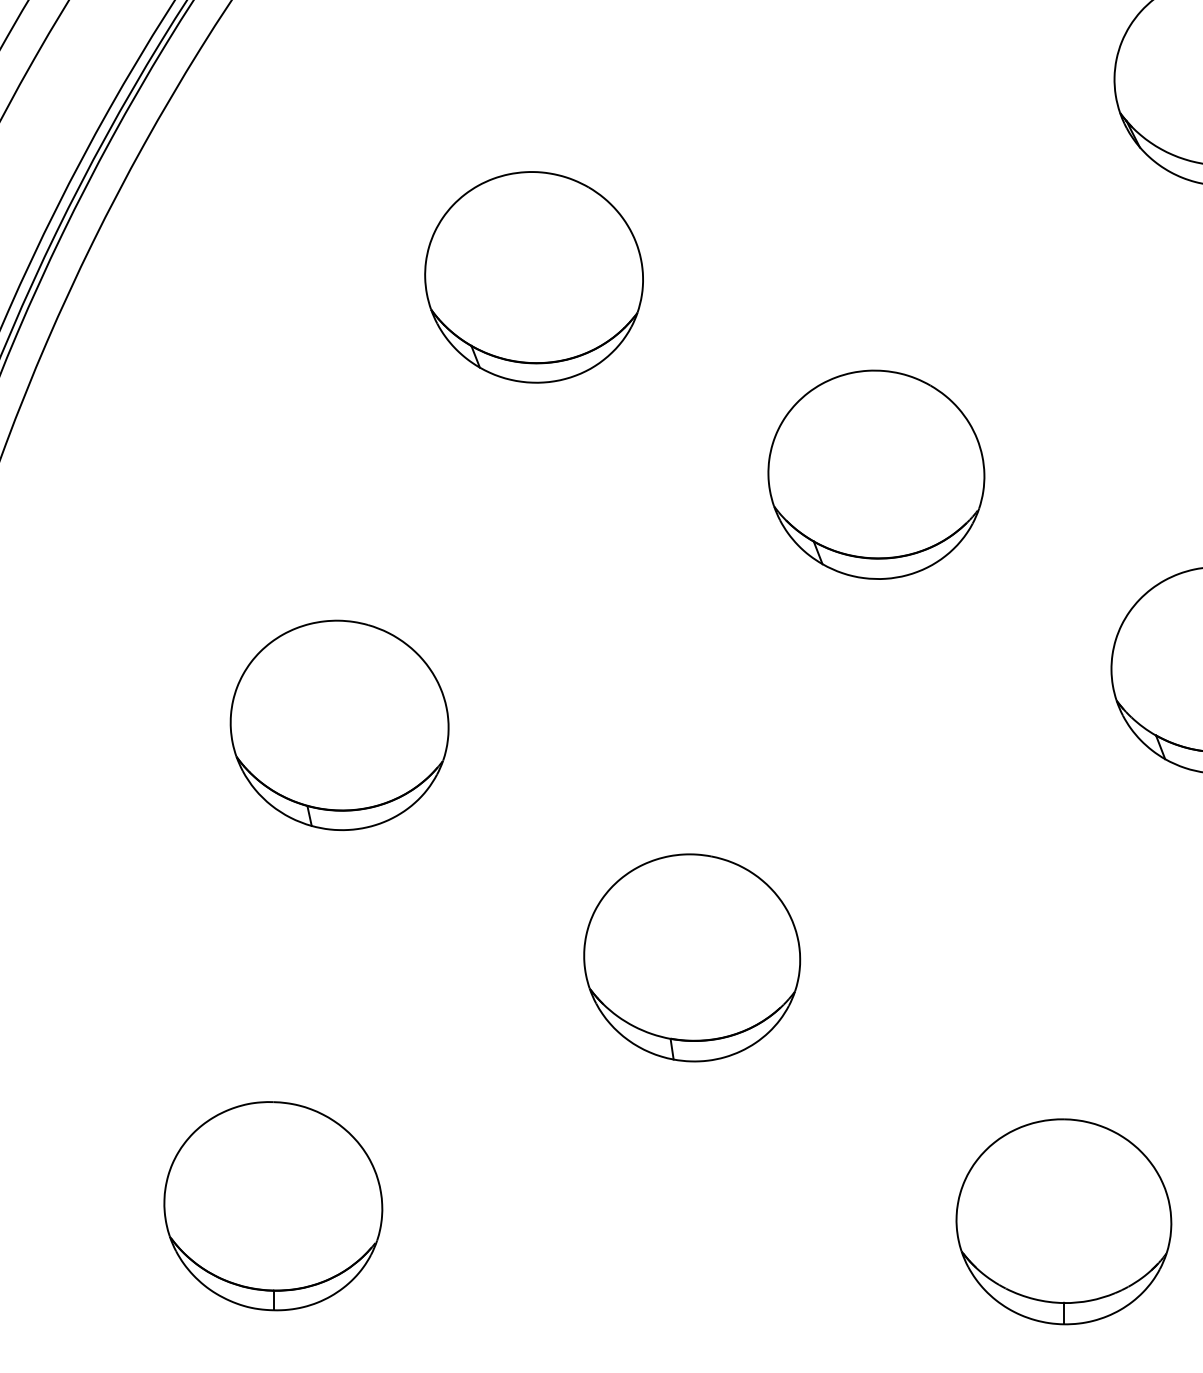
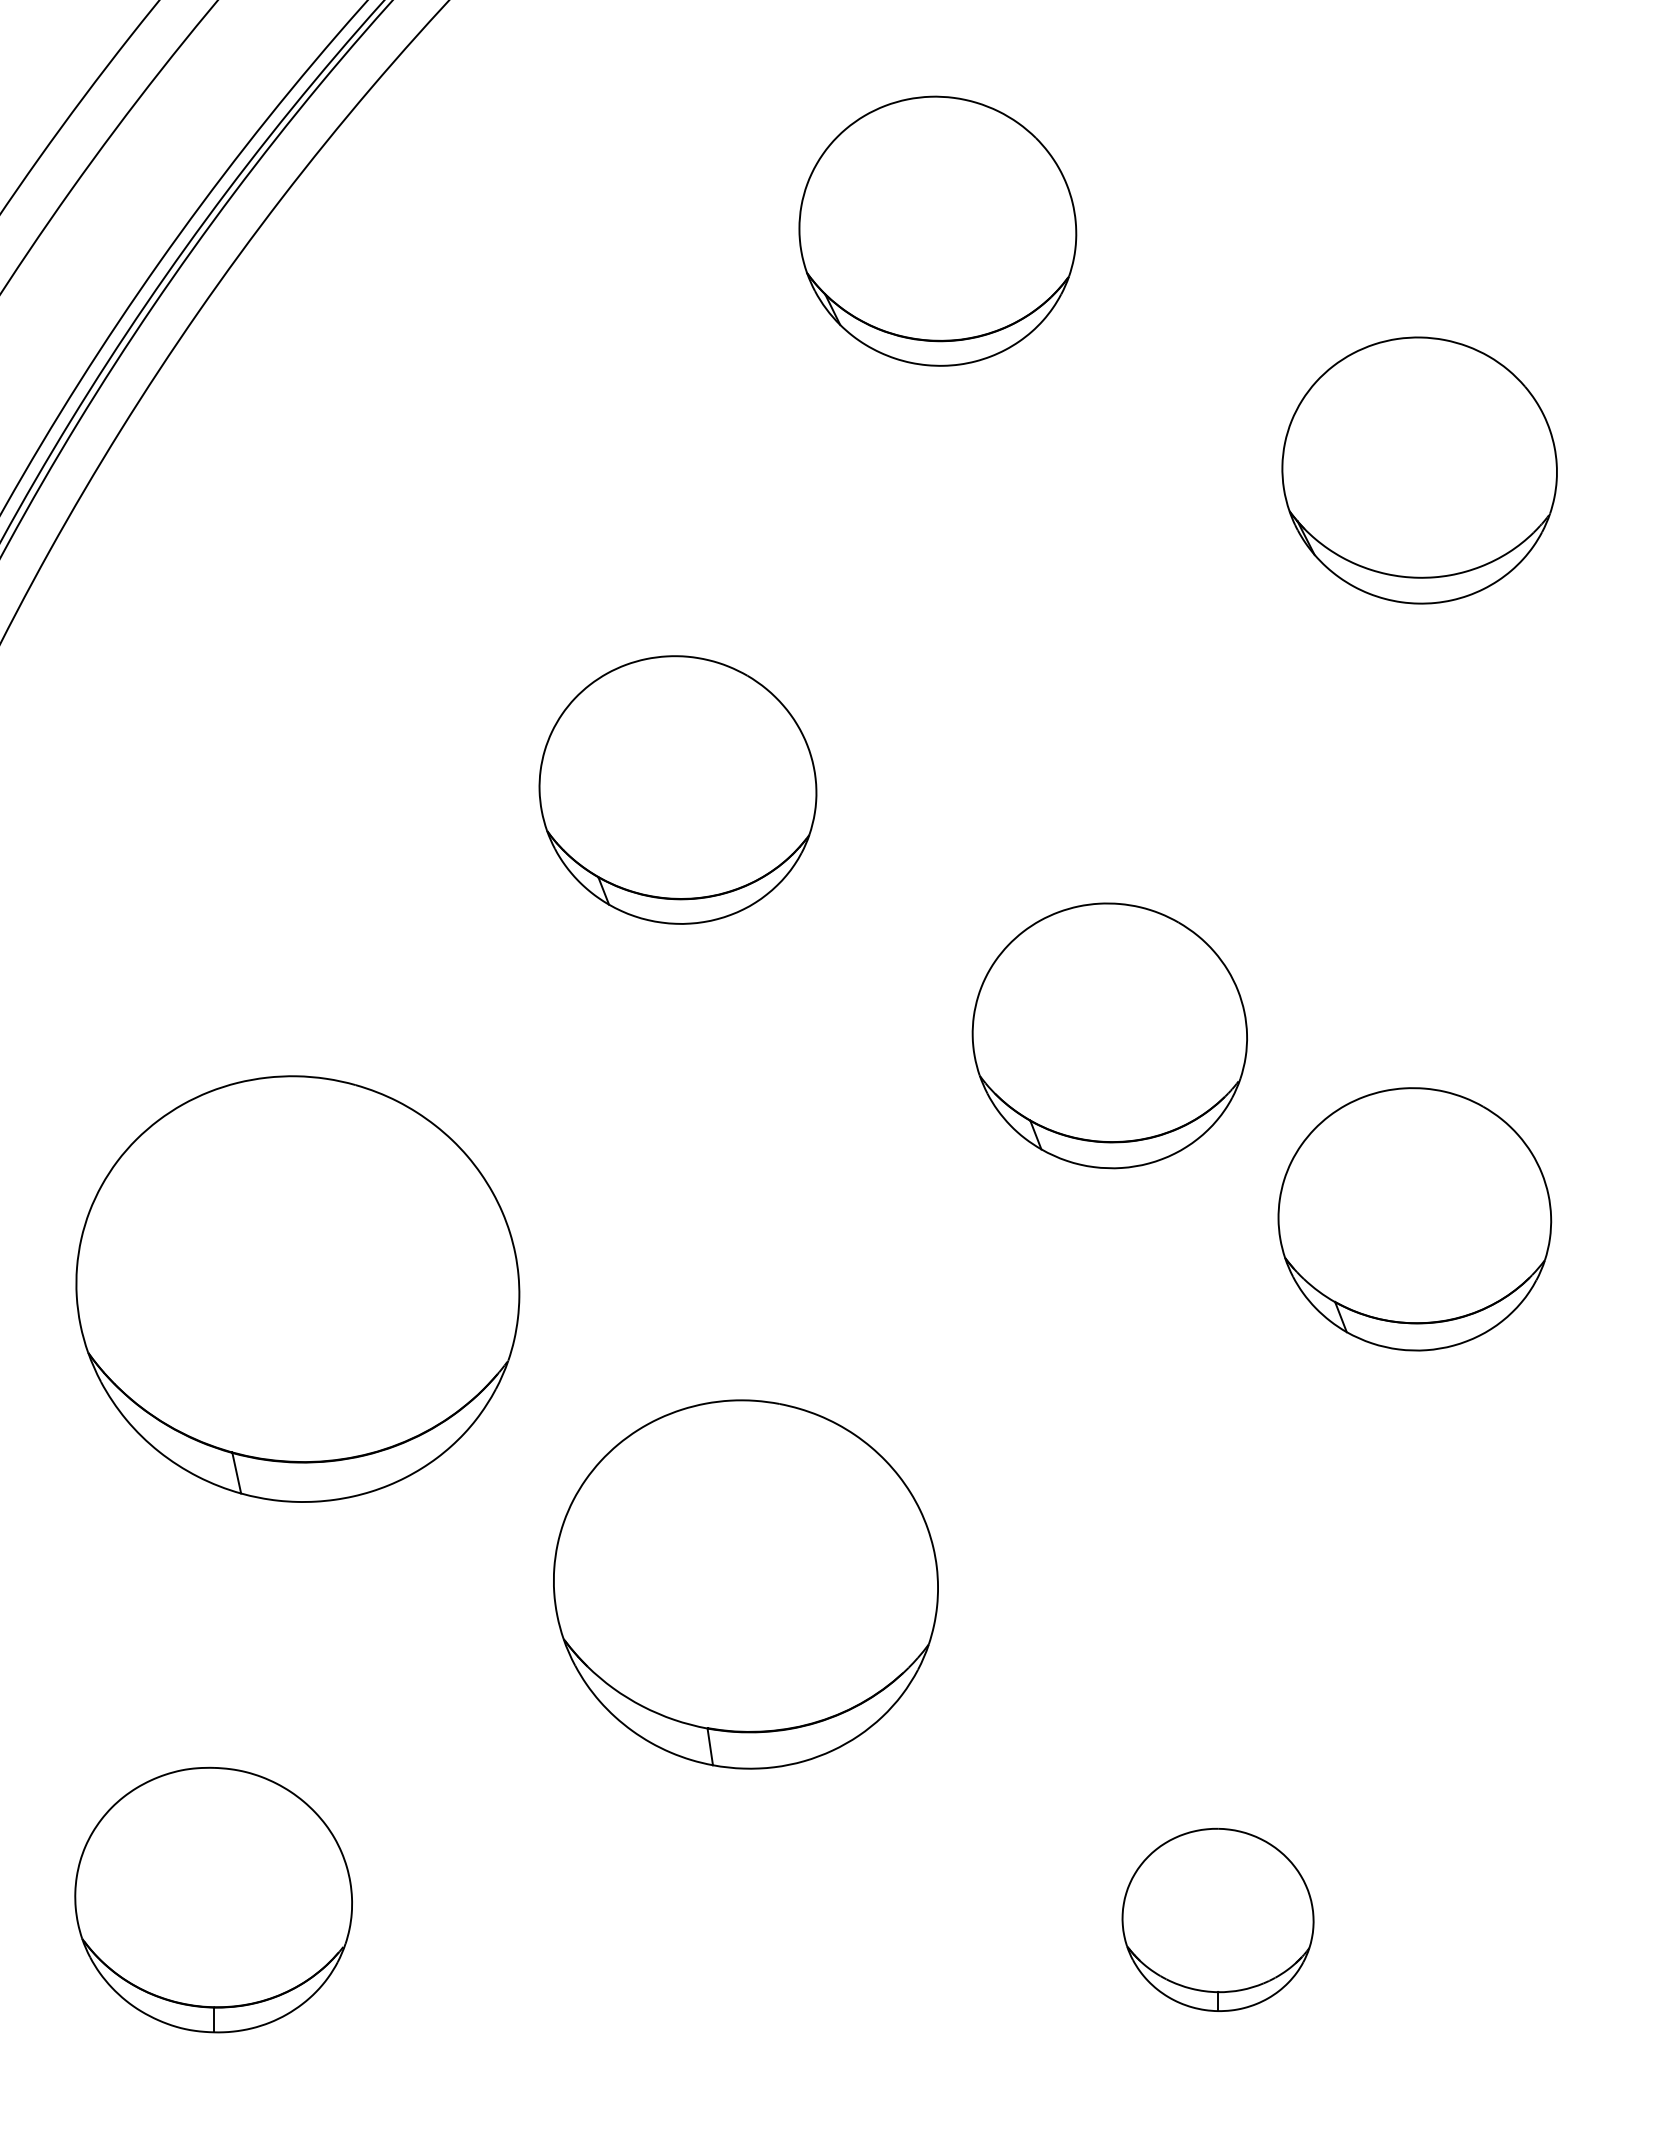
part: (533, 276) -> (677, 789), moved
part: (876, 474) -> (1109, 1035), moved
part: (339, 725) -> (297, 1289), size x1.6
part: (691, 957) -> (745, 1584), size x1.4
part: (1063, 1221) -> (1217, 1919), size x0.7

